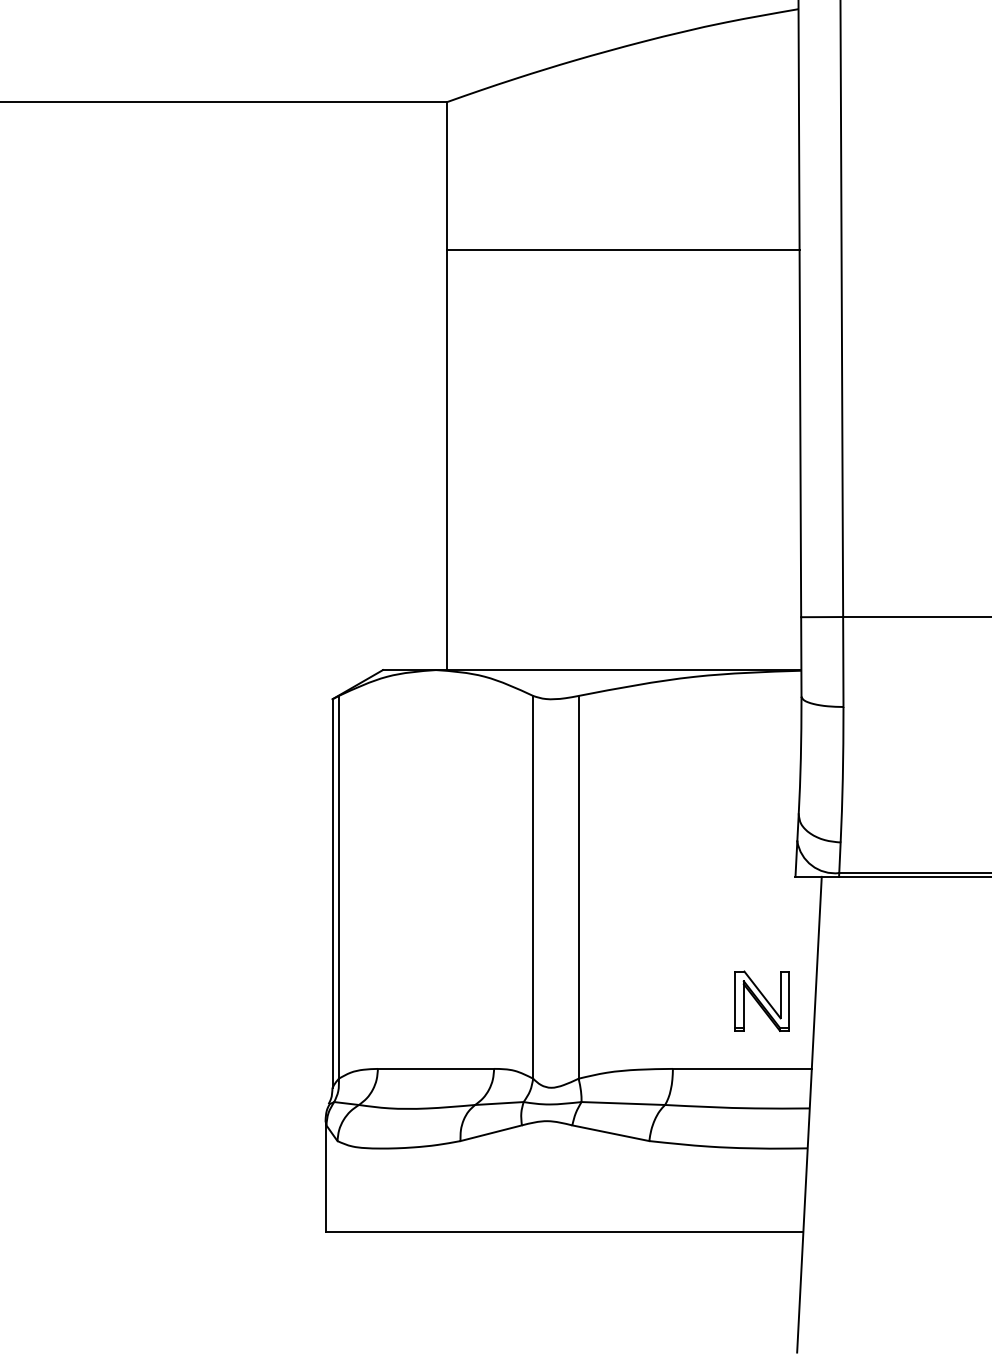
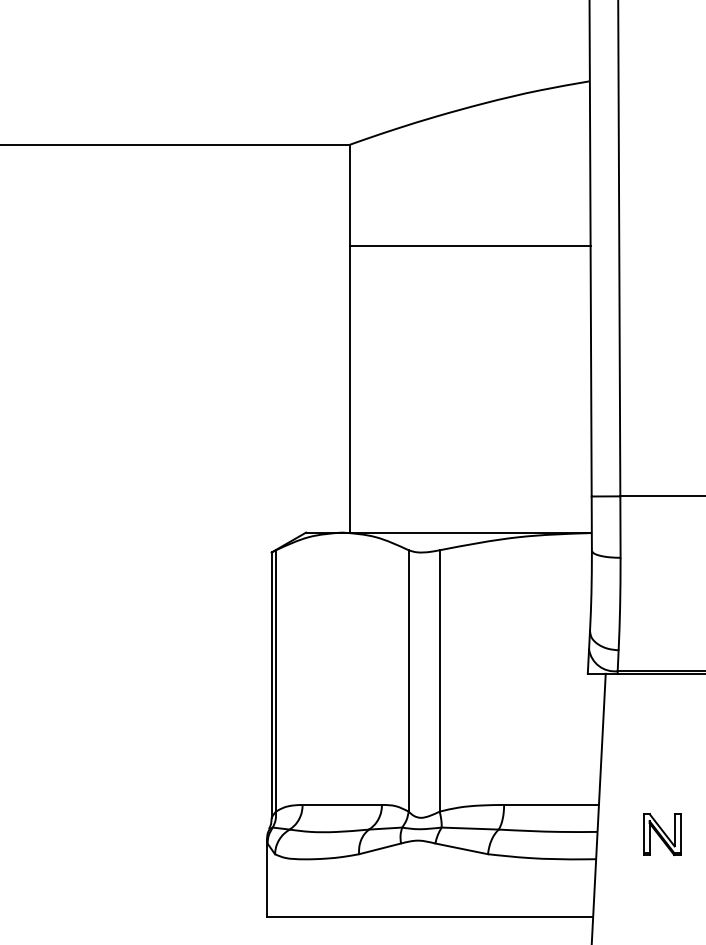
part: (762, 1000) -> (662, 834), moved

